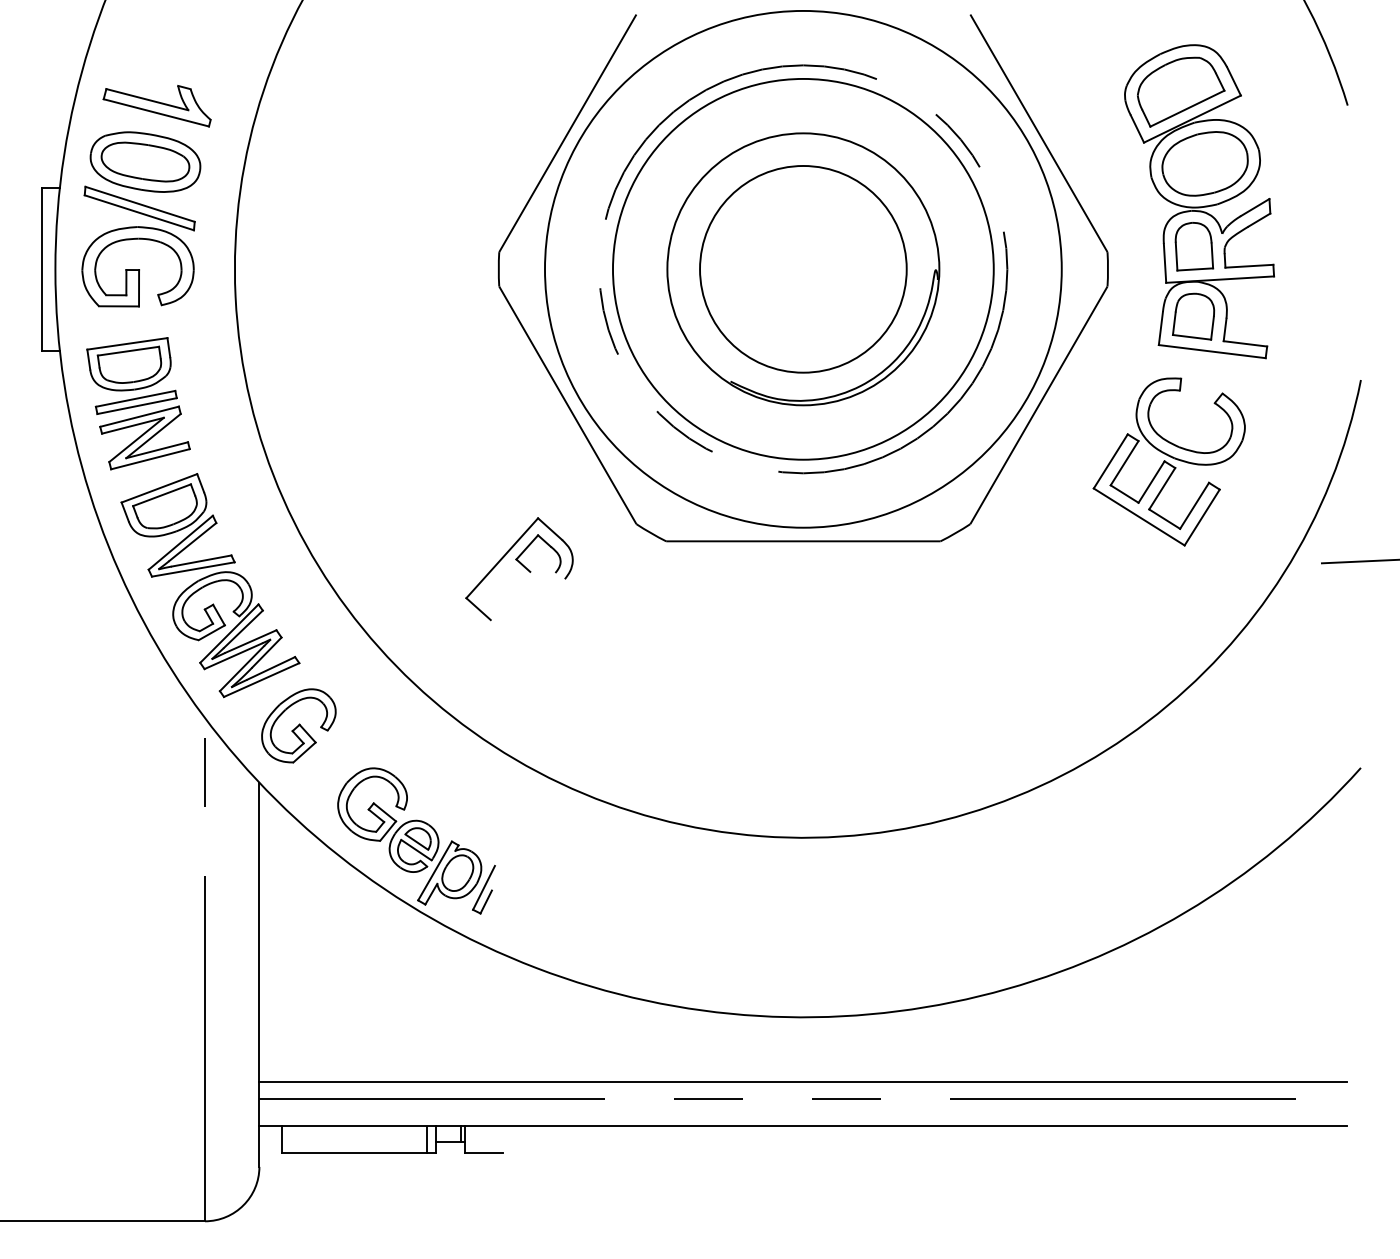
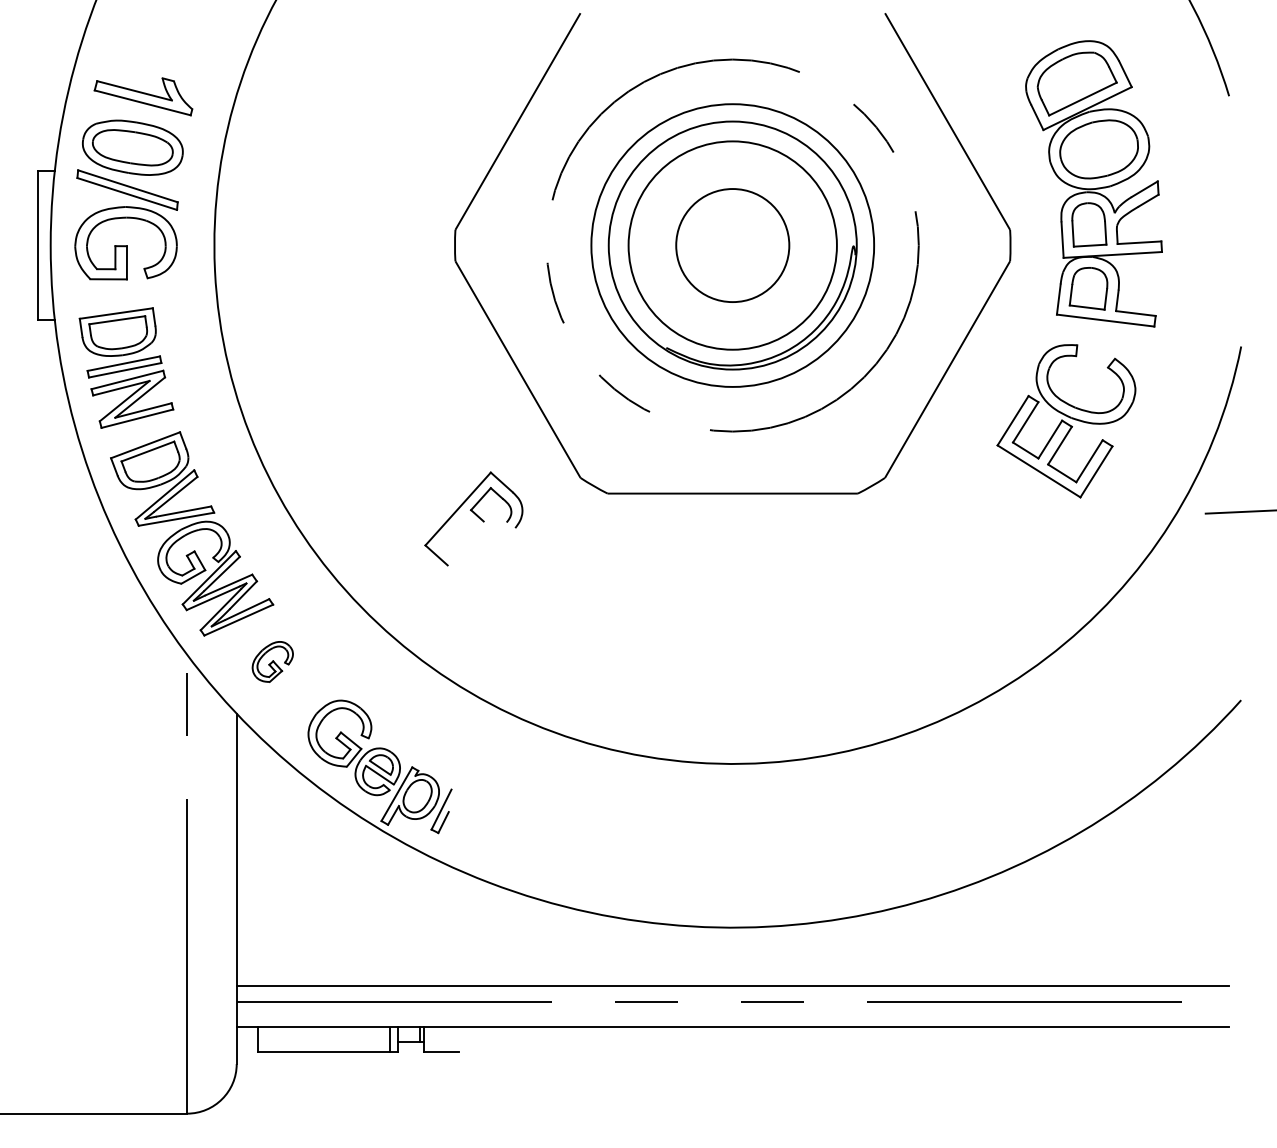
circle: (803, 269) -> (732, 245), size x0.6
circle: (803, 269) -> (732, 245), size x0.6
circle: (803, 269) -> (732, 245), size x0.6
part: (298, 725) -> (272, 661), size x0.6

